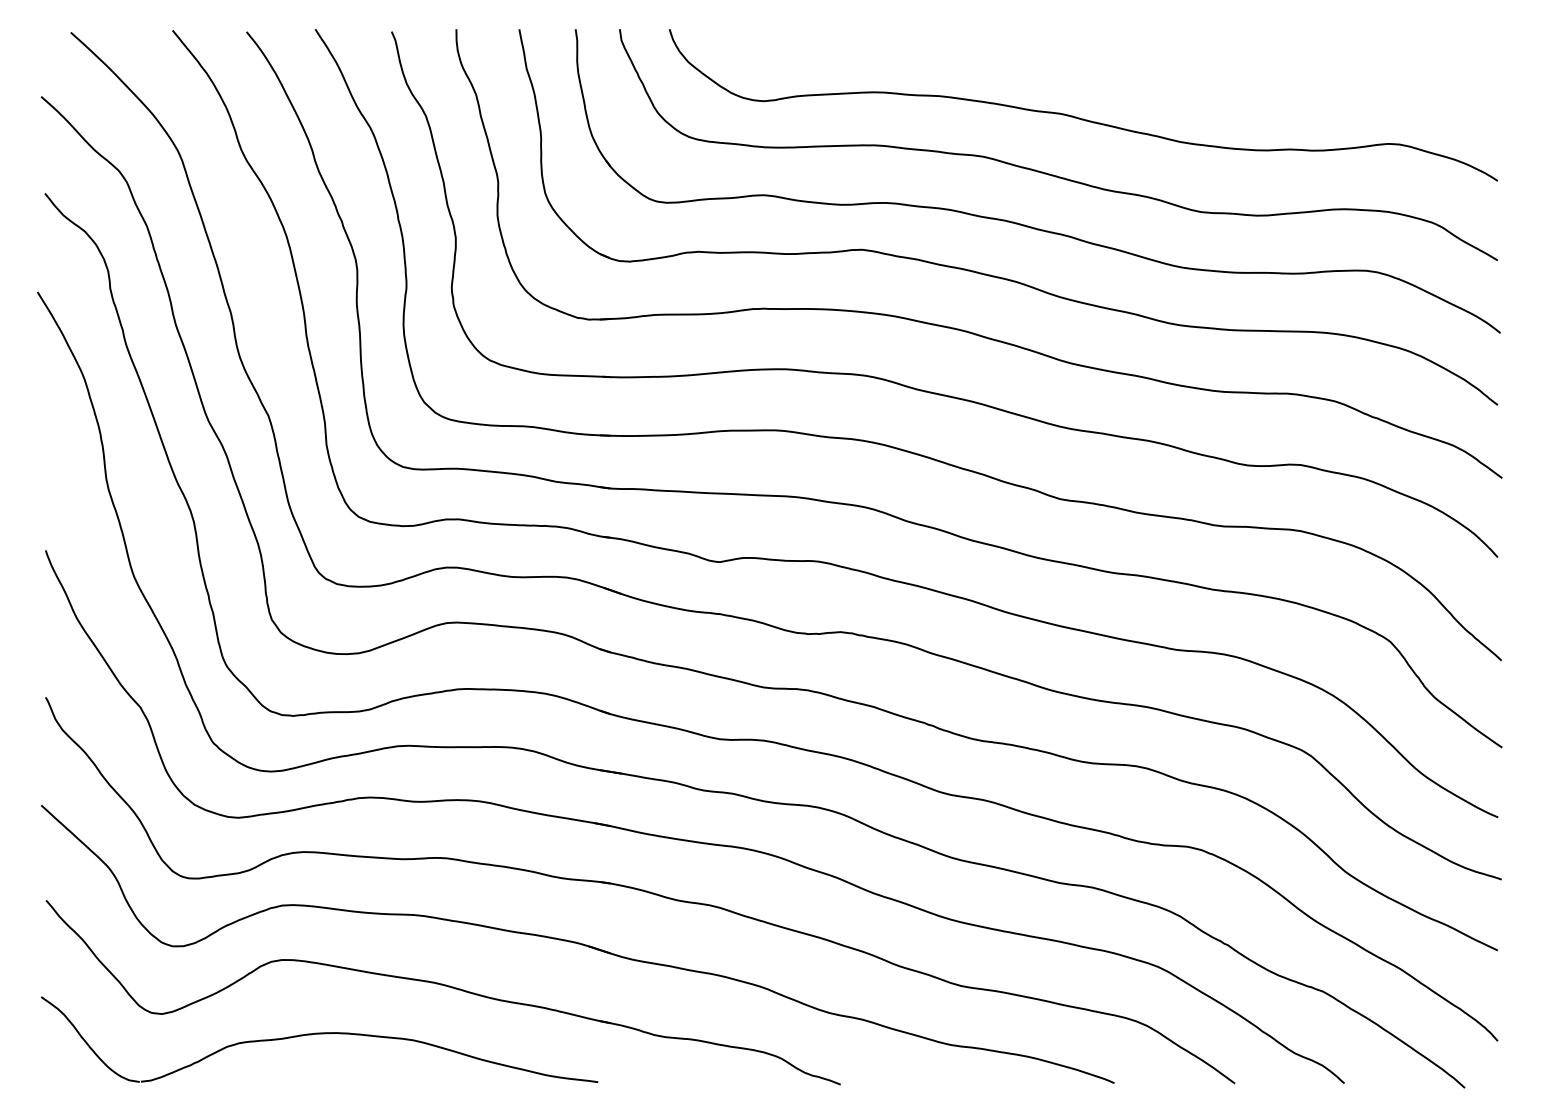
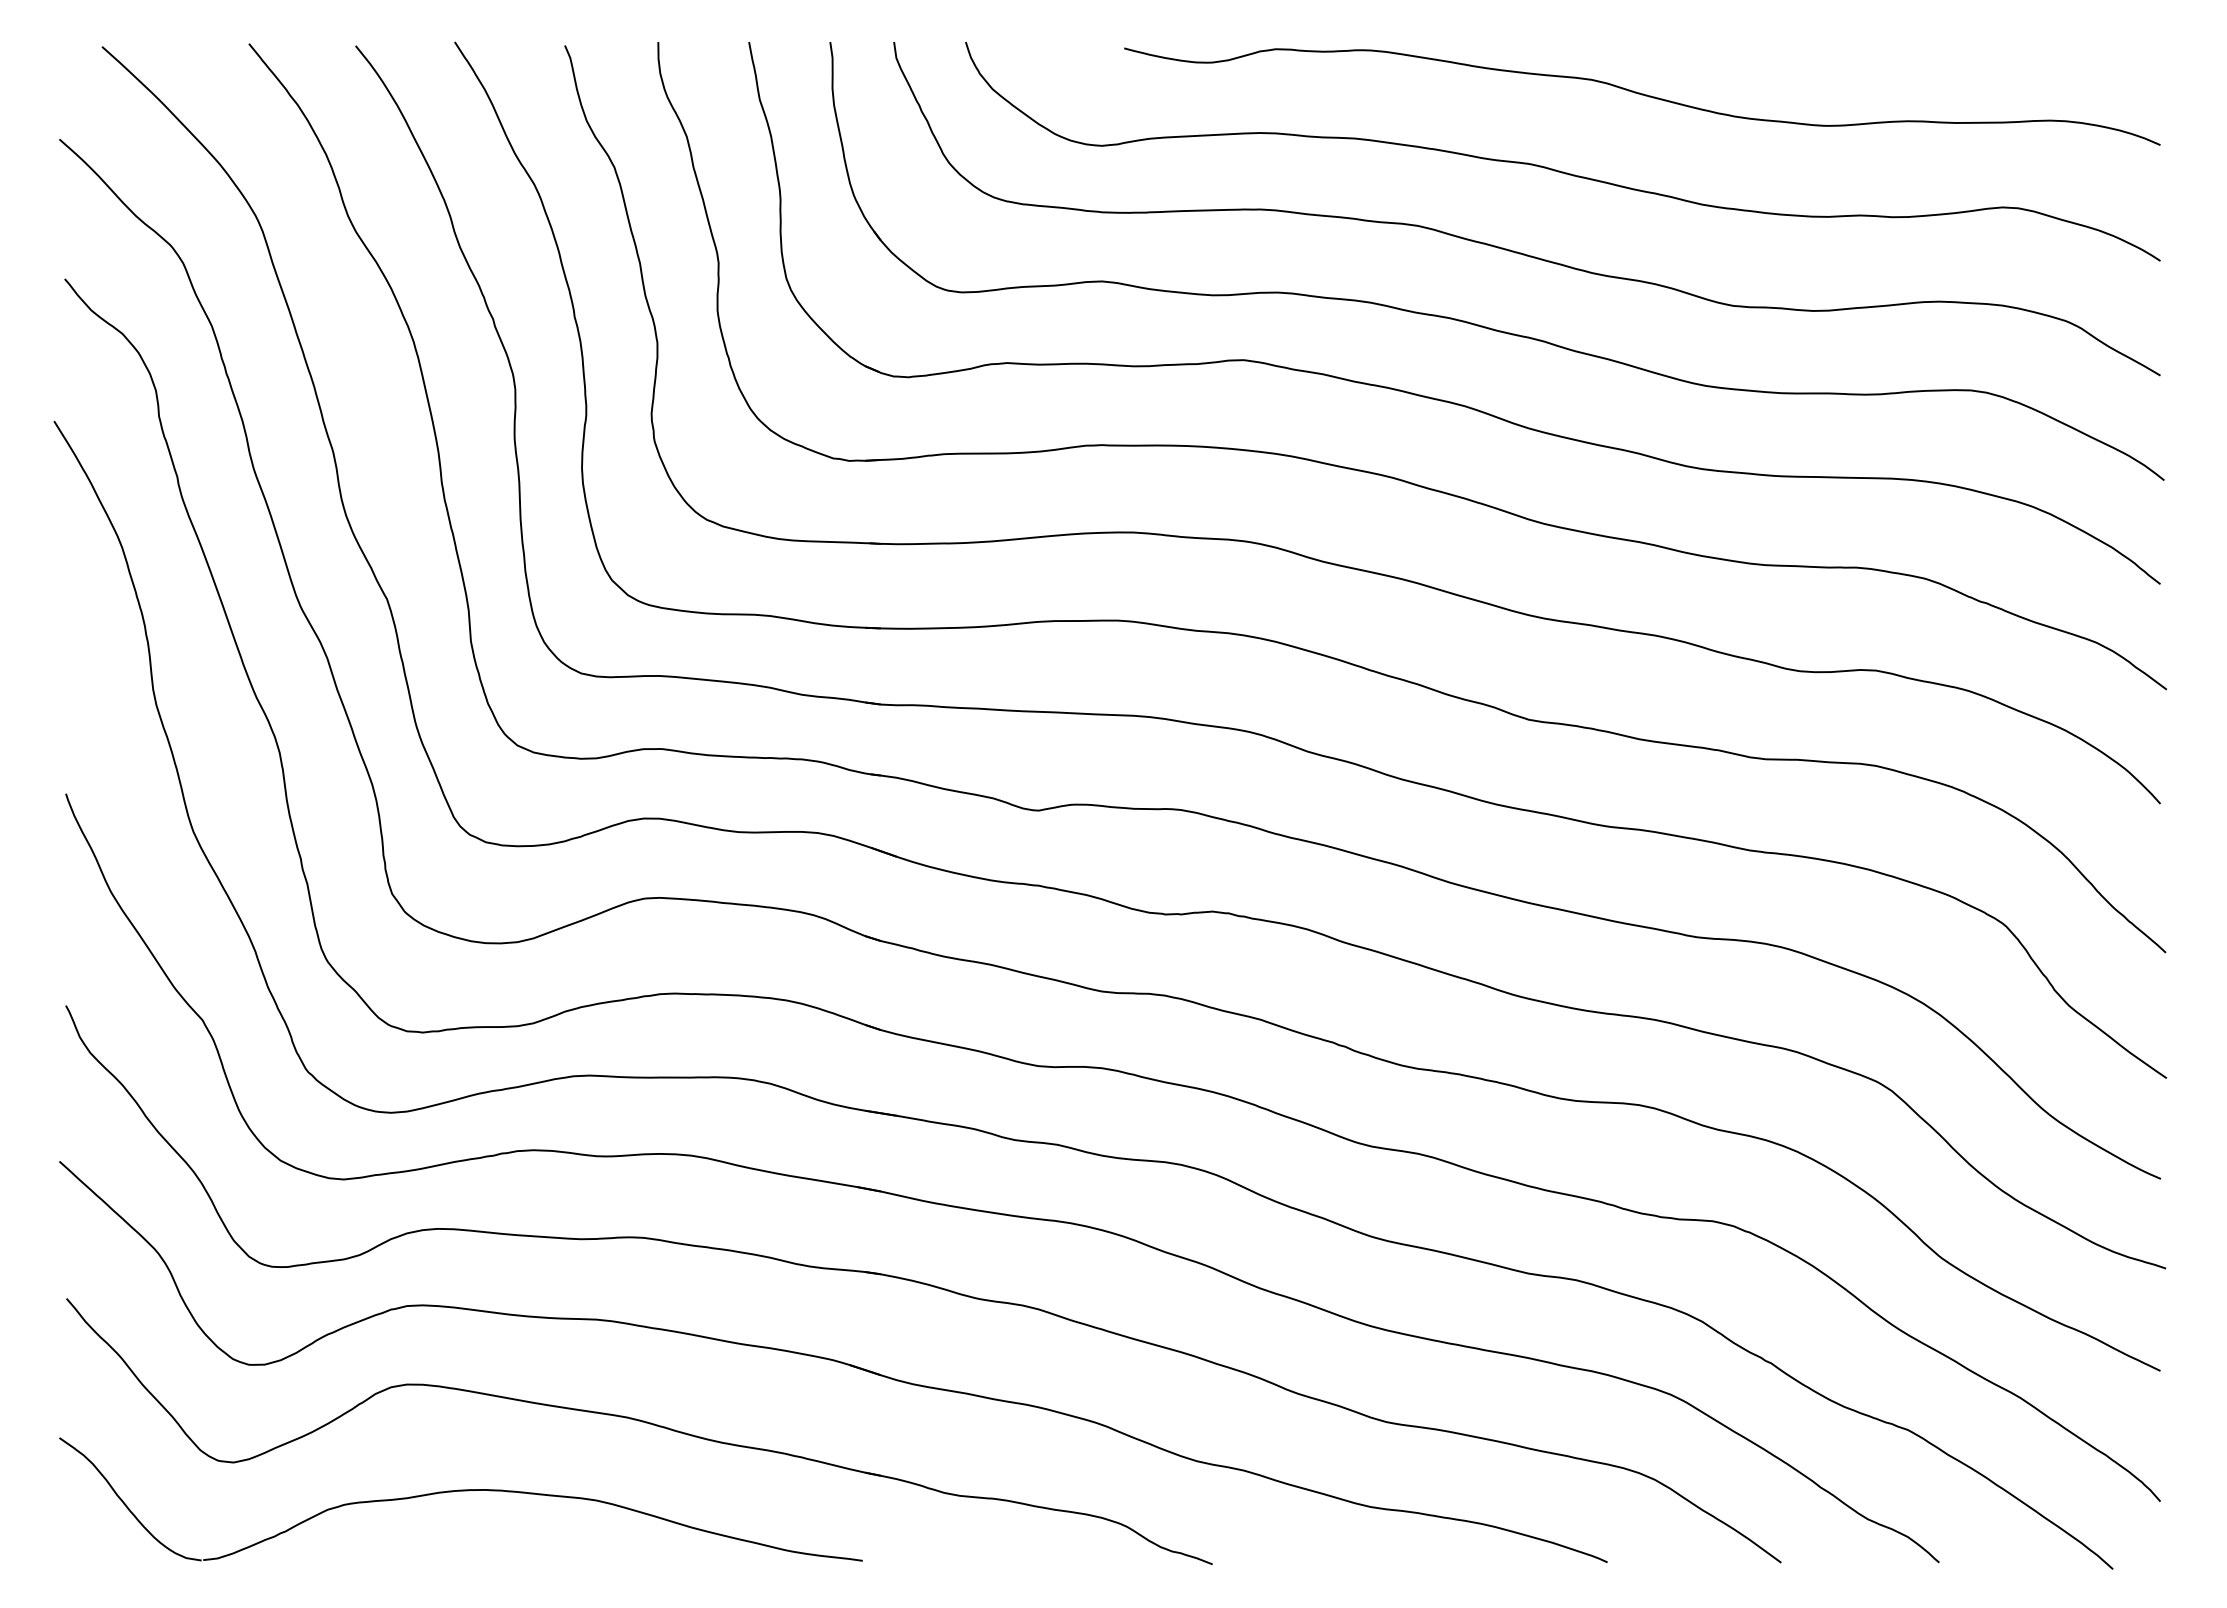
curve: (1138, 66) -> (1642, 95), added

